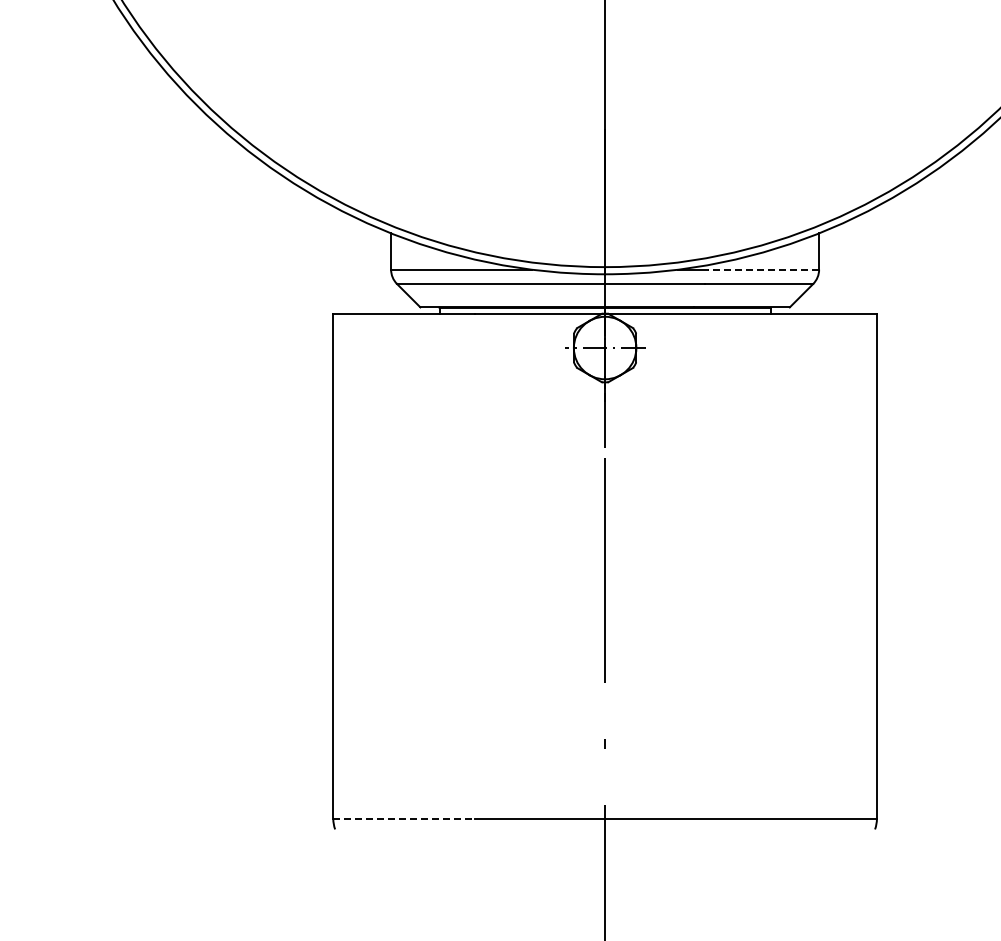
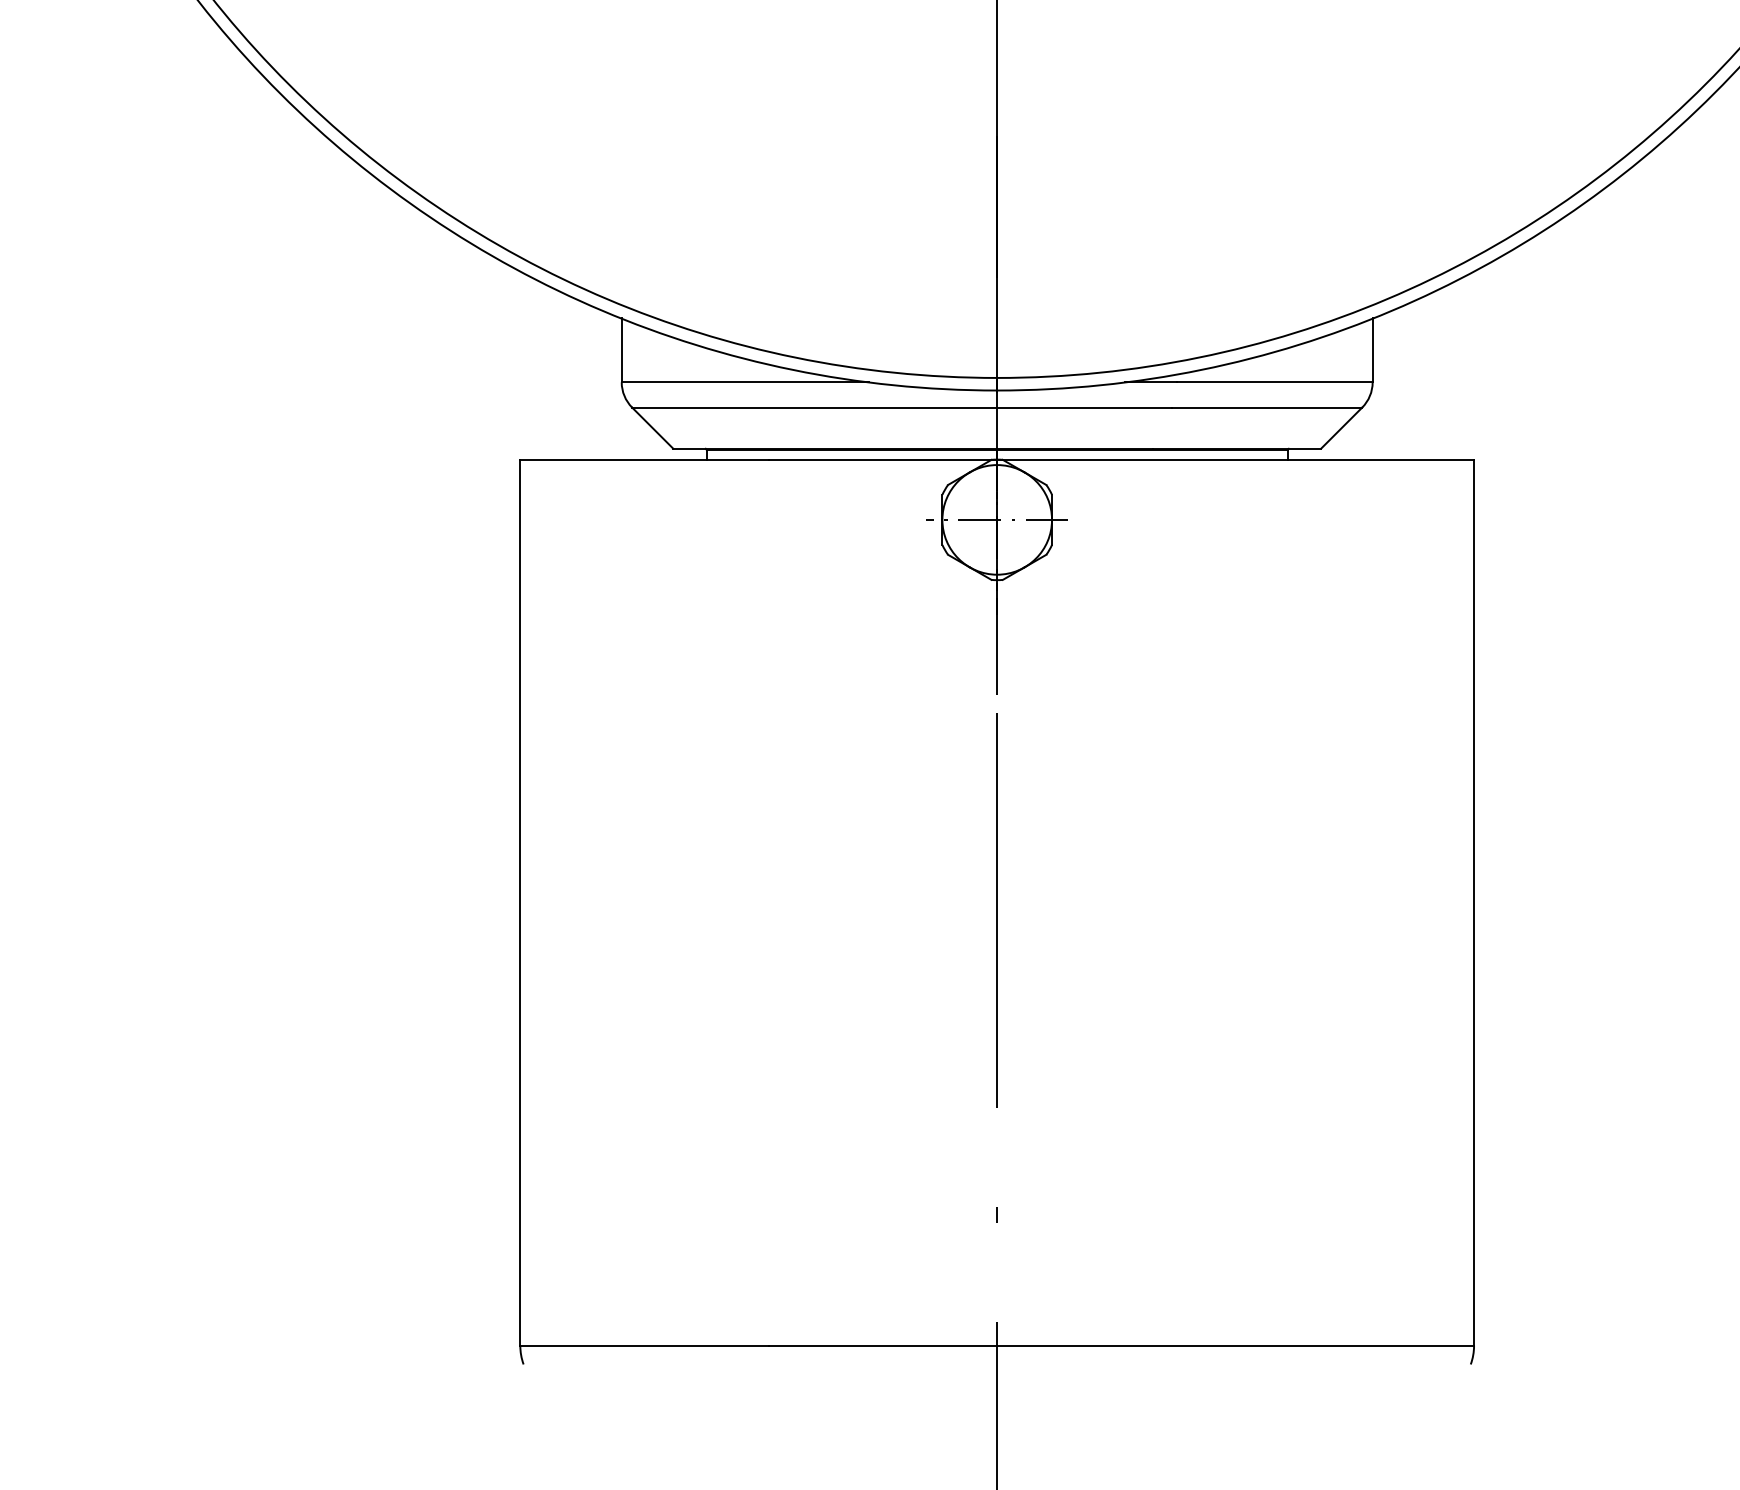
line: (763, 269) -> (1275, 382), dashed -> solid
line: (404, 818) -> (645, 1345), dashed -> solid

